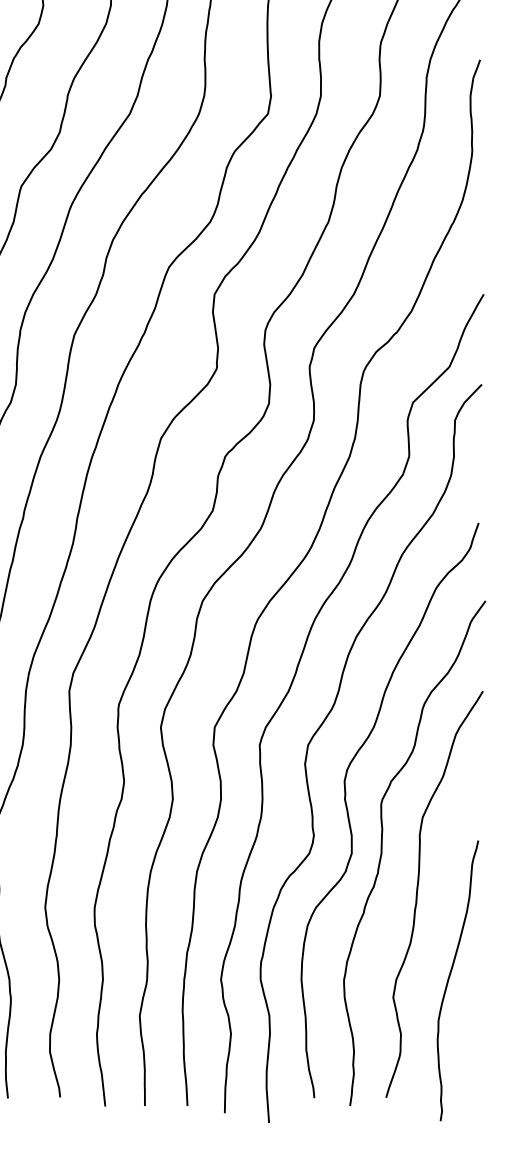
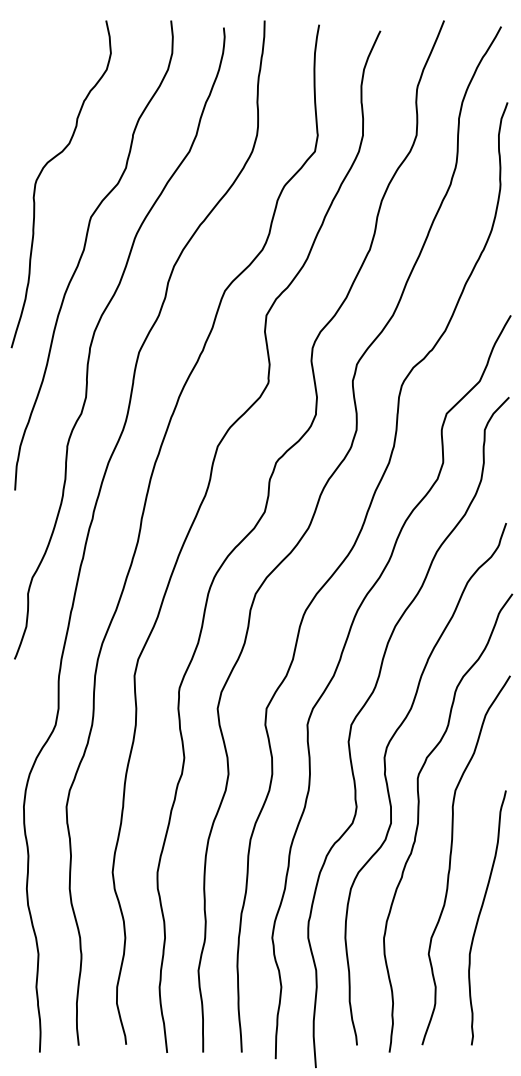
curve: (450, 978) -> (480, 915), moved

